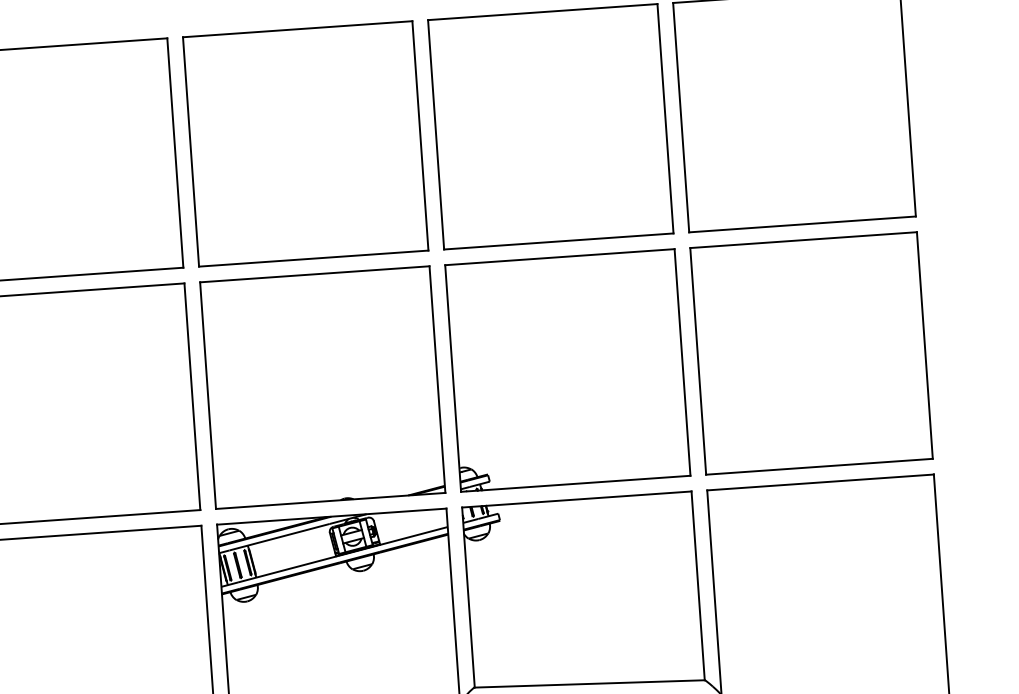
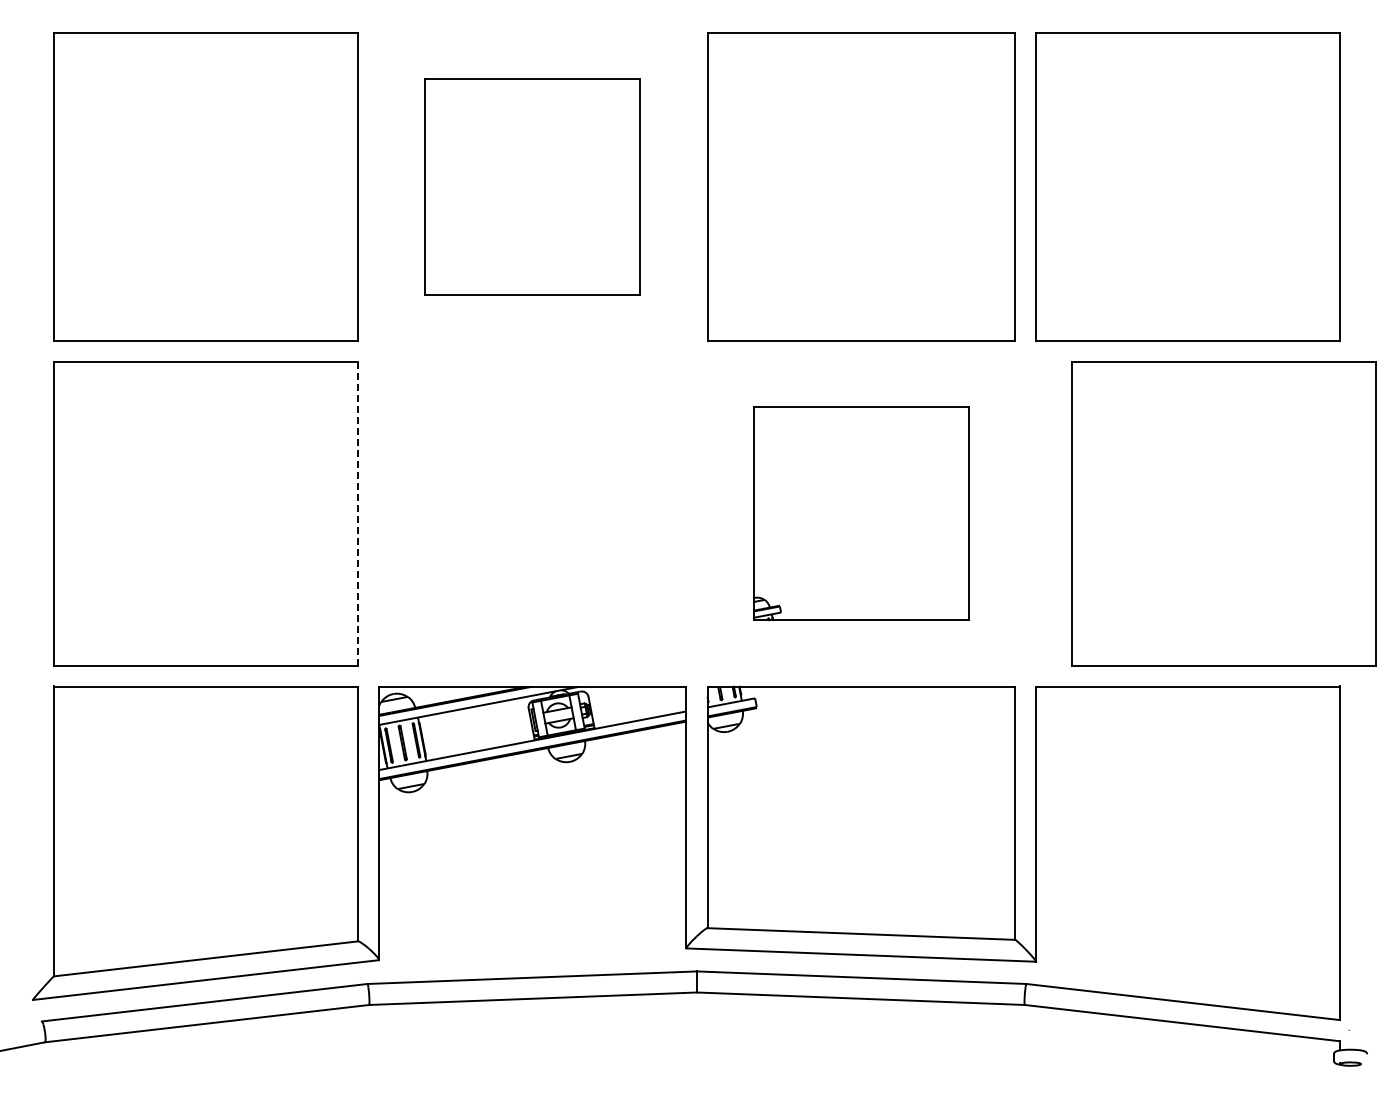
part: (305, 143) -> (532, 186), size x0.7
part: (811, 353) -> (1223, 513), moved
part: (567, 370) -> (860, 513), size x0.7
part: (322, 387) -> (532, 513), removed
line: (192, 396) -> (357, 513), solid -> dashed

